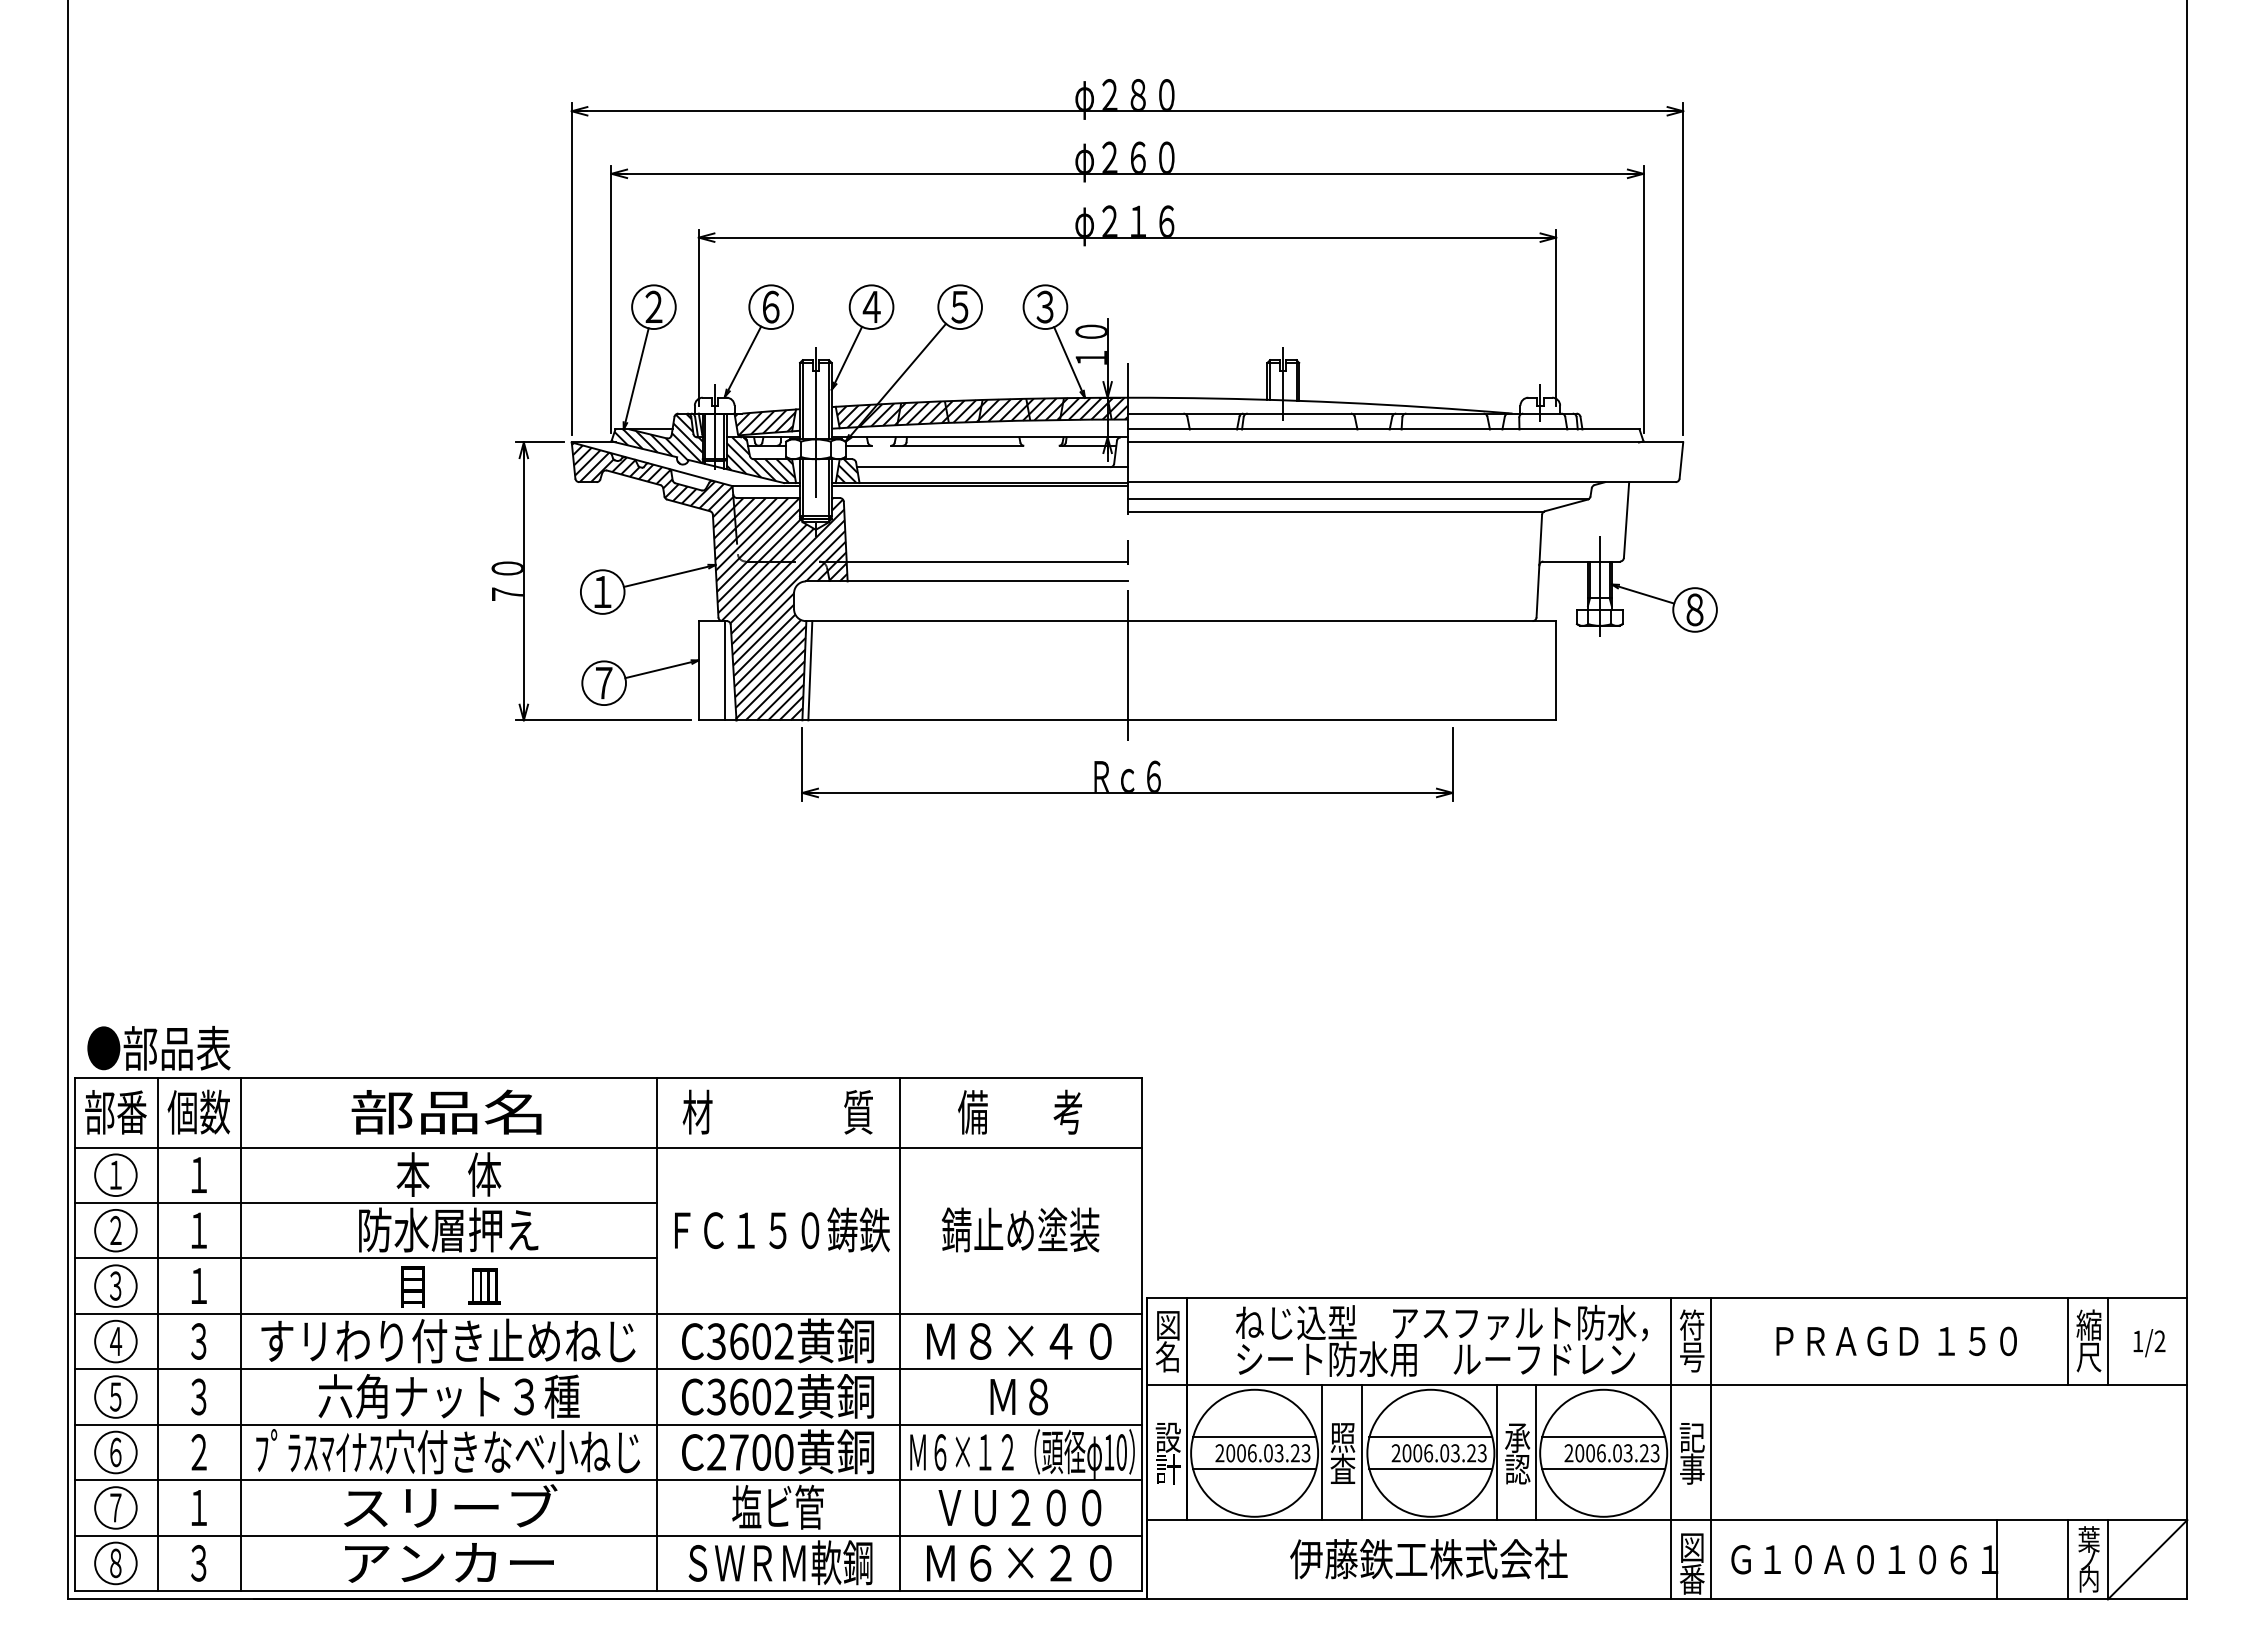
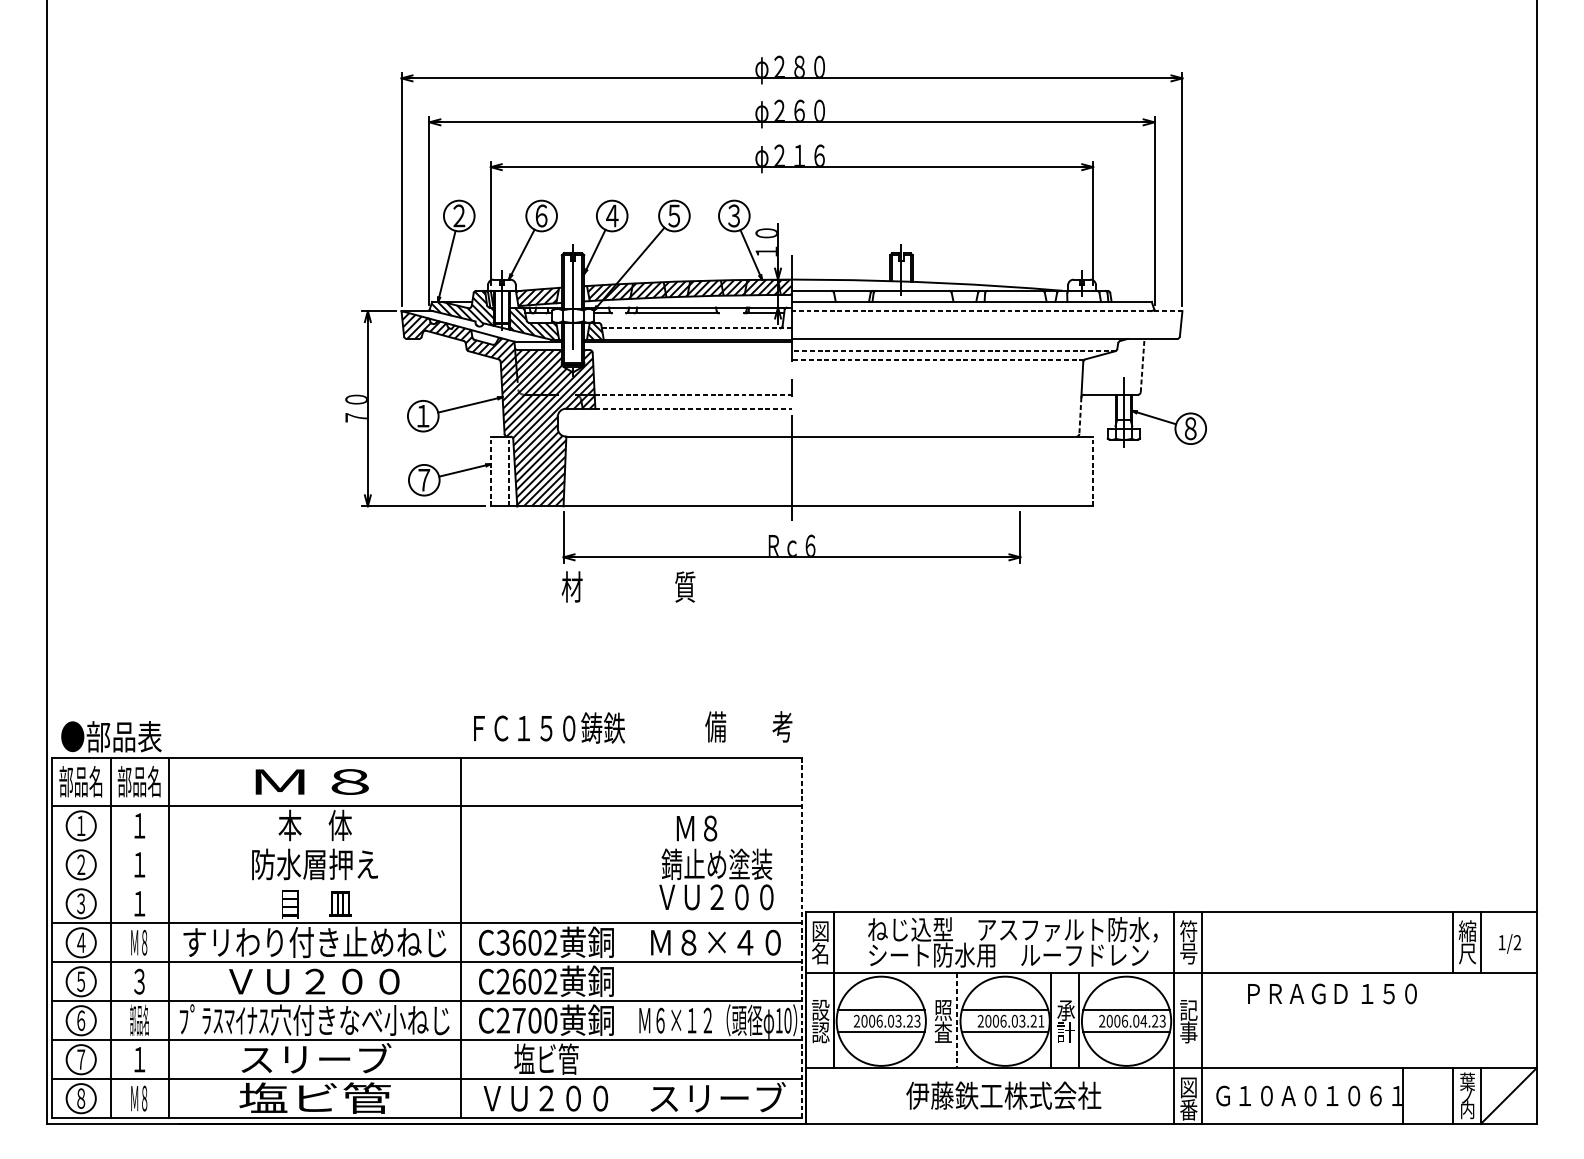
line: (1405, 442) -> (987, 311), solid -> dashed
line: (991, 467) -> (696, 328), solid -> dashed
line: (1358, 498) -> (954, 350), solid -> dashed
line: (1335, 511) -> (938, 359), solid -> dashed
line: (1626, 520) -> (1142, 365), solid -> dashed
line: (987, 561) -> (693, 394), solid -> dashed
line: (987, 581) -> (693, 408), solid -> dashed
line: (1537, 591) -> (1080, 415), solid -> dashed
line: (698, 670) -> (490, 471), solid -> dashed
line: (724, 670) -> (508, 471), solid -> dashed
line: (810, 670) -> (569, 471), removed
line: (1556, 670) -> (1093, 471), solid -> dashed
text: (115, 1111) -> (80, 781), 部番 -> 部品名
text: (198, 1111) -> (139, 781), 個数 -> 部品名
text: (446, 1111) -> (313, 781), 部品名 -> Ｍ８
text: (777, 1111) -> (628, 586), moved
text: (1019, 1111) -> (748, 726), moved
line: (365, 1202) -> (256, 845), removed
text: (782, 1229) -> (549, 727), moved
line: (365, 1258) -> (256, 884), removed
line: (899, 1334) -> (631, 937), removed
line: (1142, 1335) -> (802, 938), solid -> dashed
text: (198, 1341) -> (139, 942), ３ -> Ｍ８
text: (1896, 1341) -> (1332, 994), moved
text: (448, 1396) -> (314, 981), 六角ナット３種 -> ＶＵ２００
text: (1018, 1396) -> (696, 828), moved
text: (715, 1397) -> (502, 982), C3602 -> C2602
text: (198, 1451) -> (139, 1020), ２ -> 部品名
line: (1322, 1452) -> (929, 1020), removed
line: (1361, 1453) -> (956, 1021), solid -> dashed
text: (1481, 1453) -> (1040, 1021), 2006.03.23 -> 2006.03.21
text: (1628, 1453) -> (1144, 1021), 2006.03.23 -> 2006.04.23
text: (1168, 1469) -> (820, 1032), 計 -> 認
text: (1517, 1469) -> (1066, 1032), 認 -> 計
text: (1019, 1507) -> (716, 897), moved
text: (1022, 1561) -> (718, 1097), Ｍ６×２０ -> スリーブ
text: (448, 1562) -> (314, 1098), アンカー -> 塩ビ管
text: (780, 1562) -> (548, 1098), ＳＷＲＭ軟鋼 -> ＶＵ２００
text: (198, 1563) -> (139, 1098), ３ -> Ｍ８

